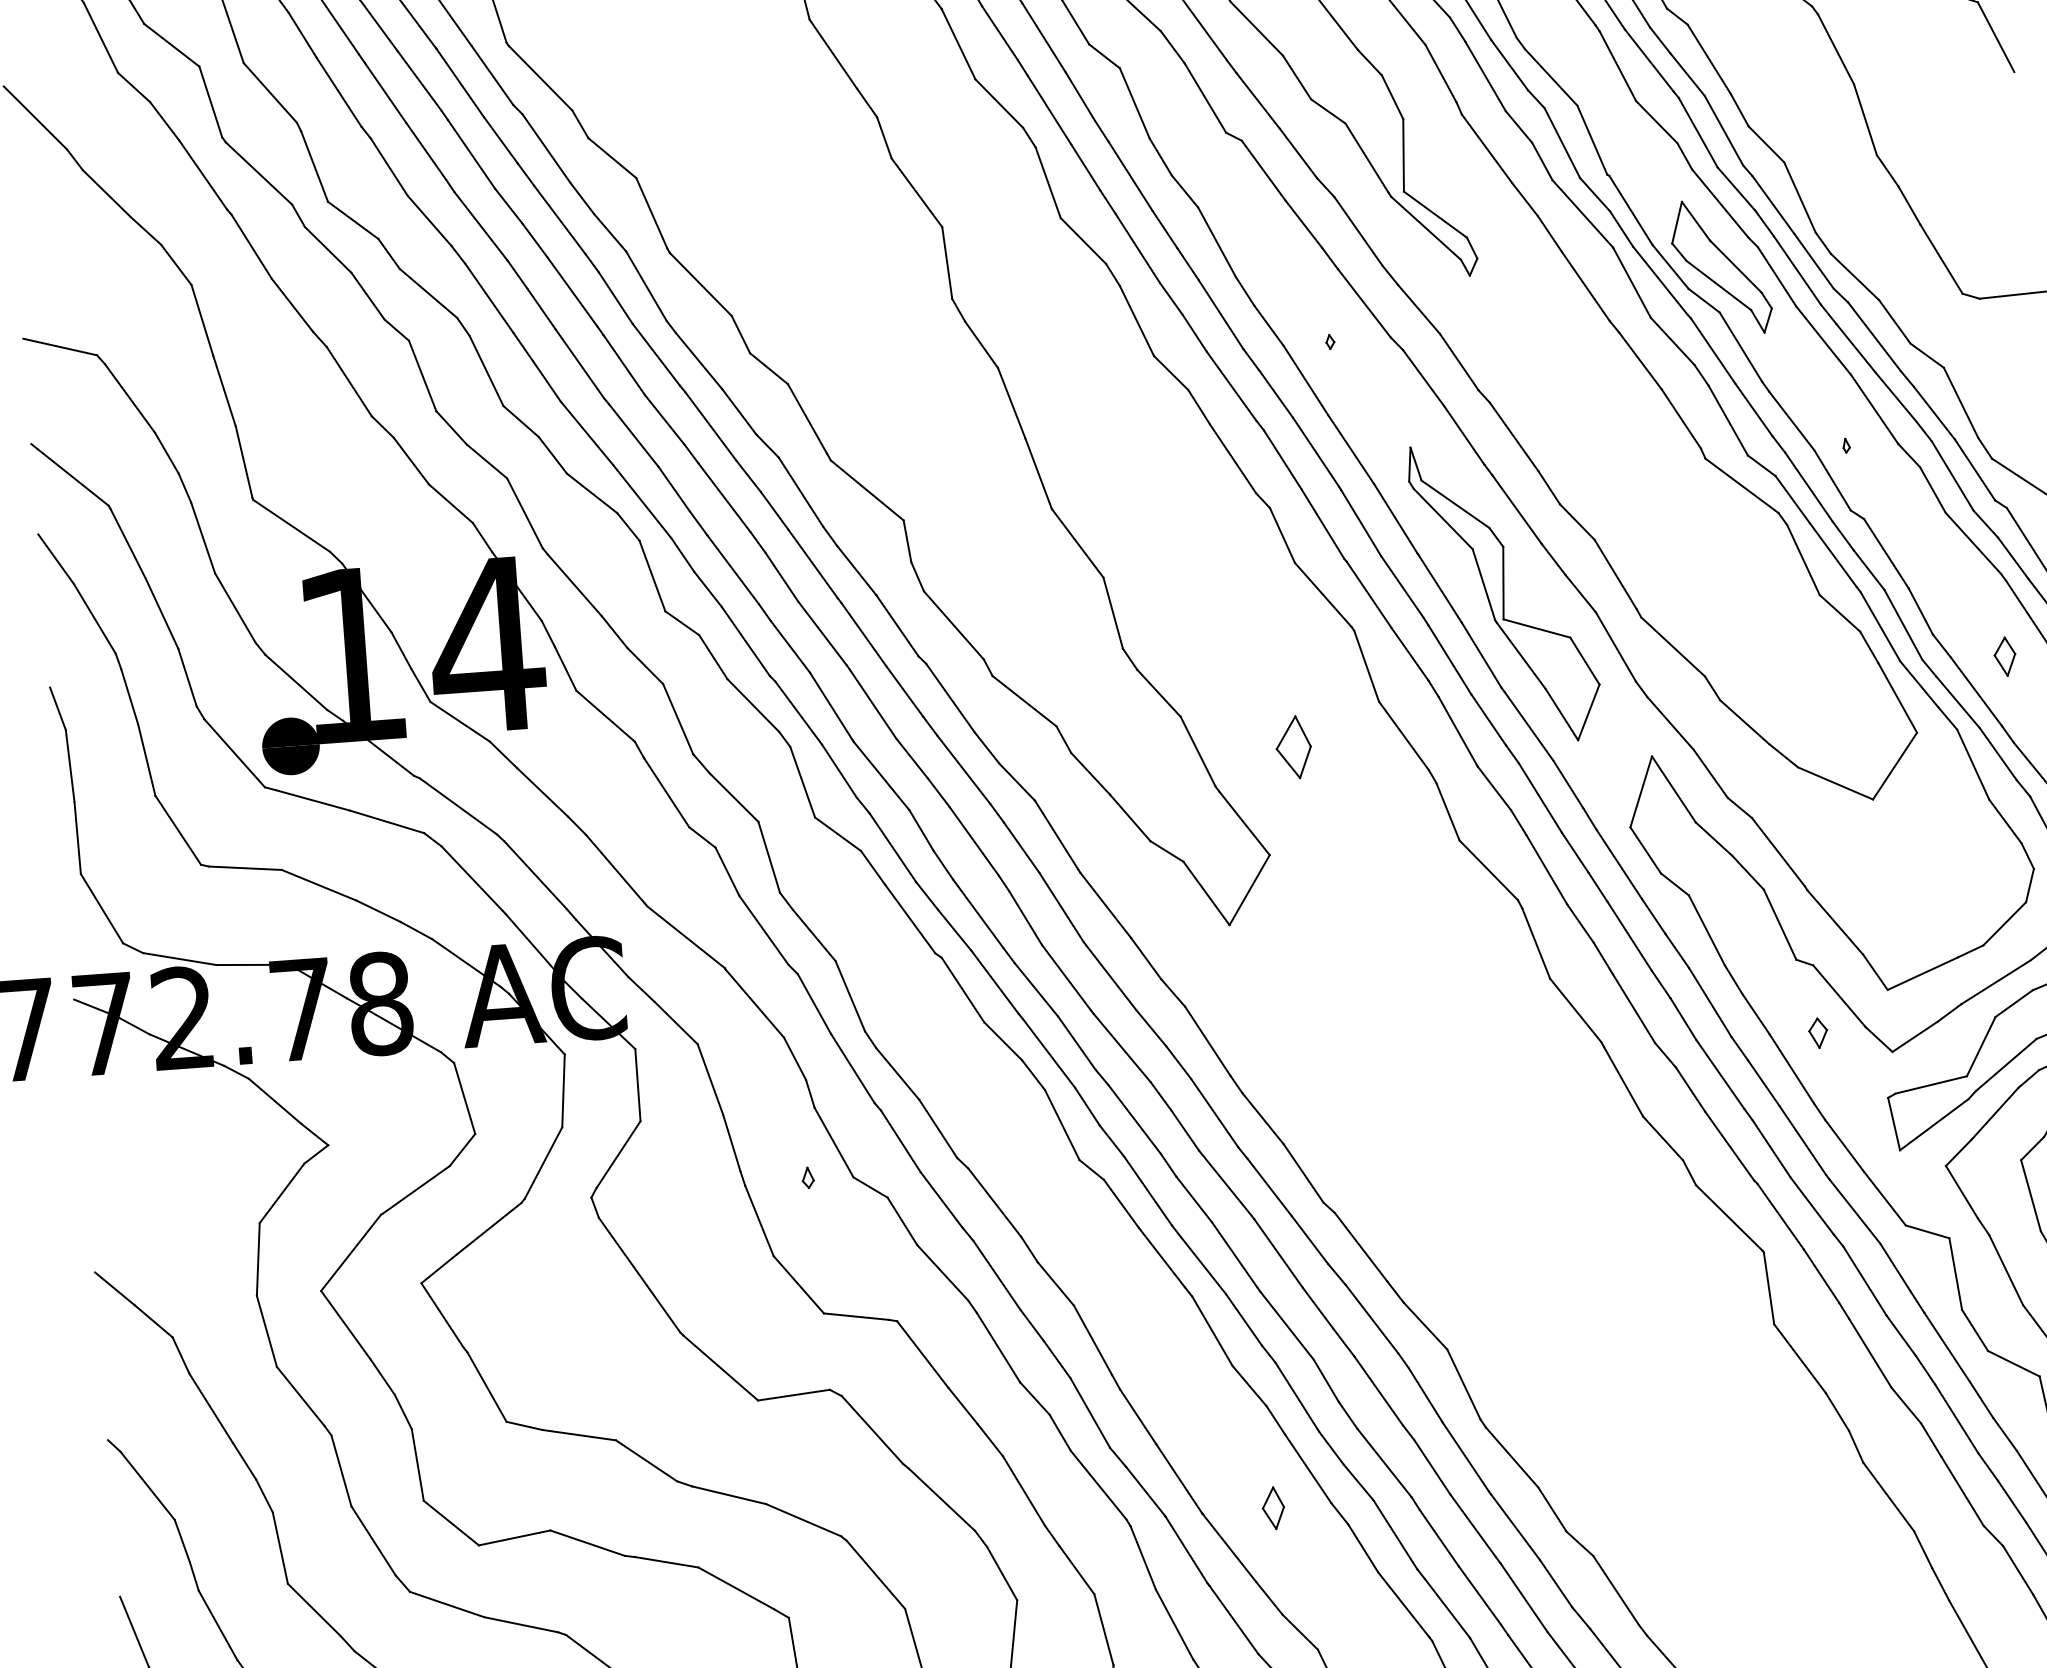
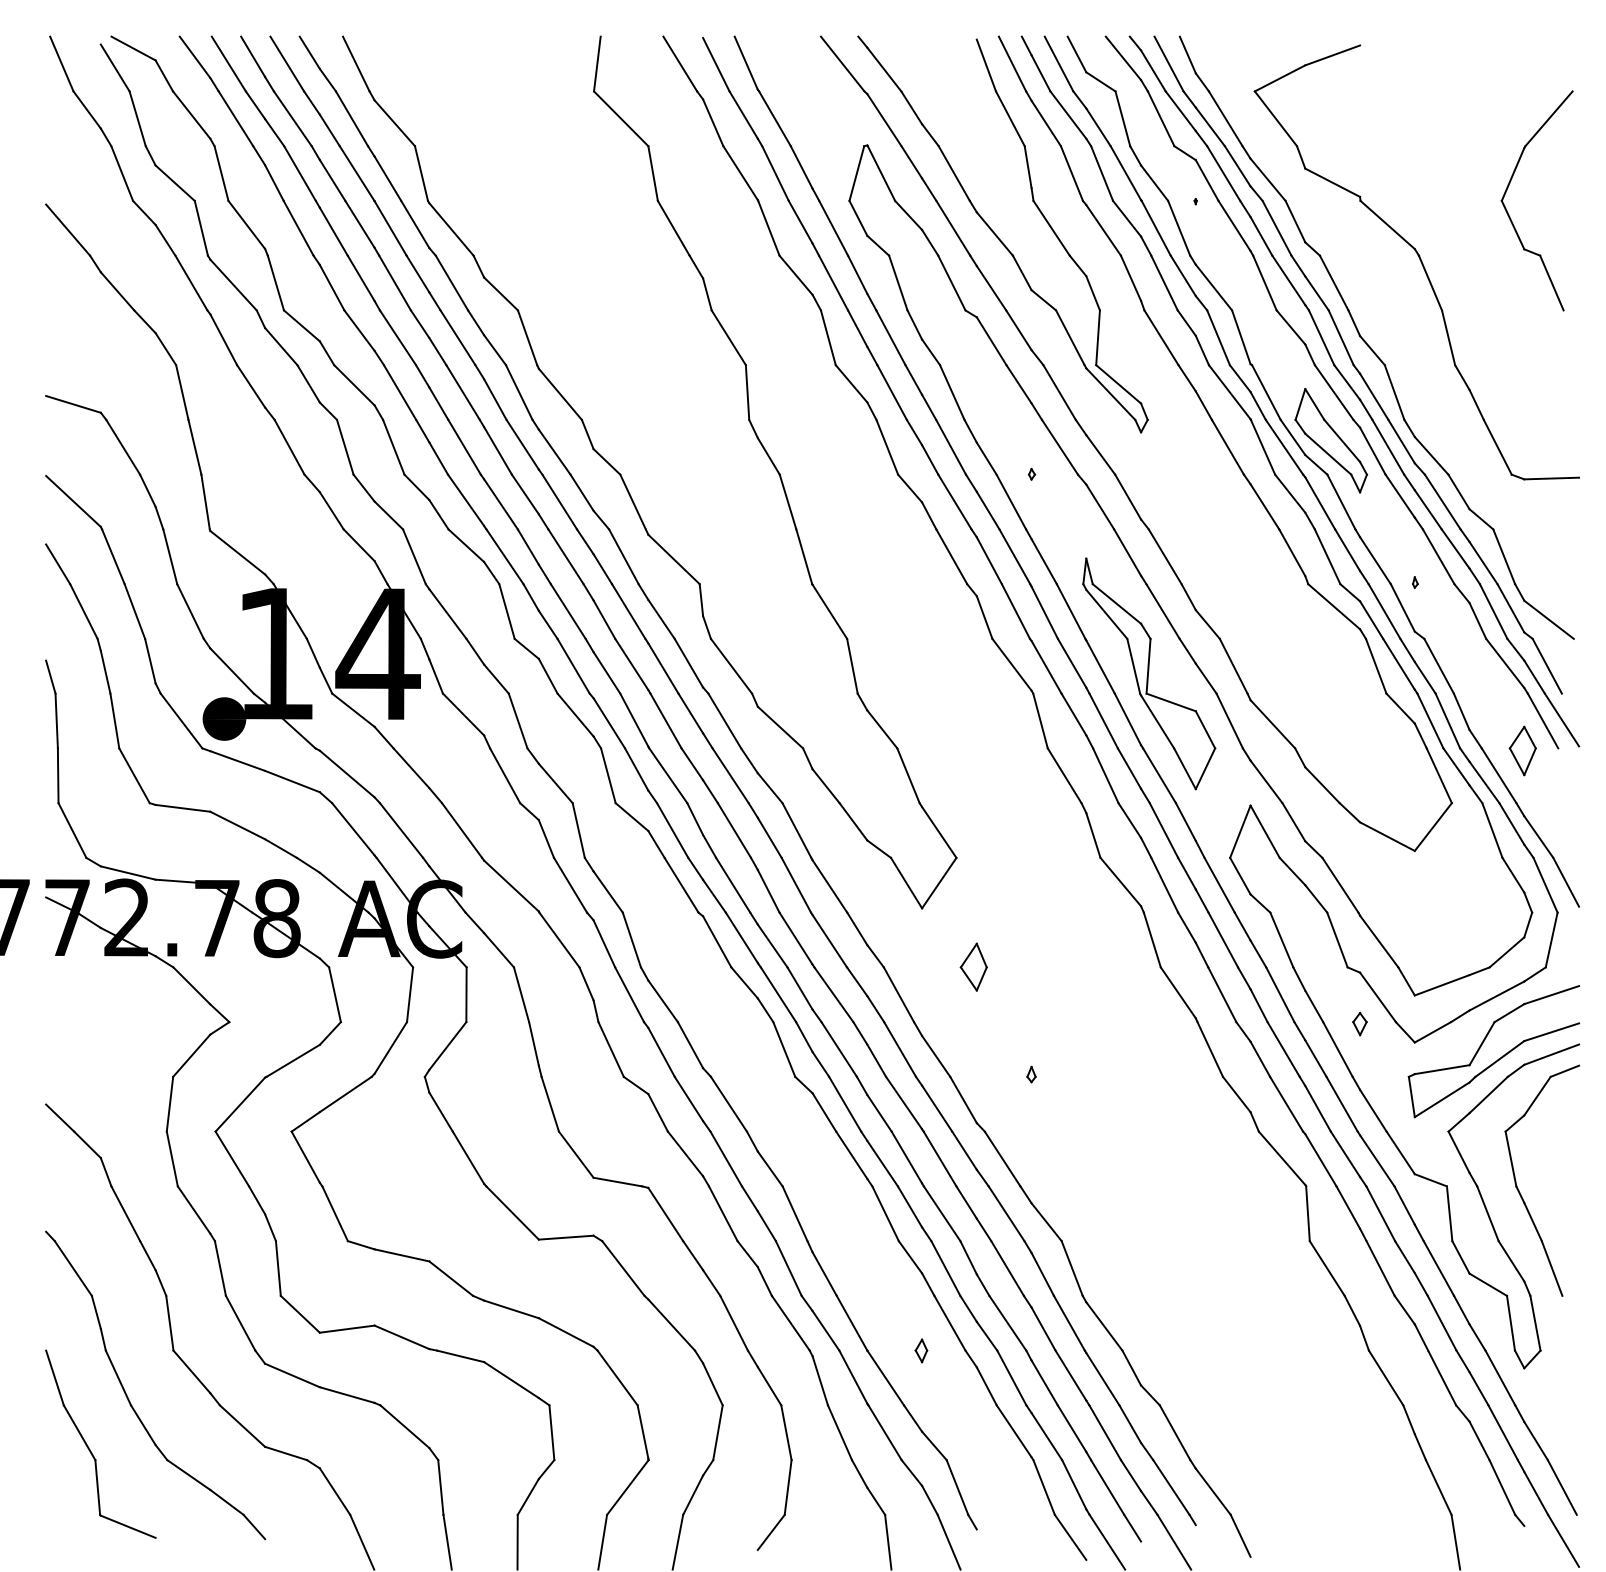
part: (2004, 656) -> (1522, 750), size x1.67
part: (1293, 746) -> (973, 966), moved
part: (808, 1177) -> (1031, 1074), moved
part: (1273, 1507) -> (921, 1350), size x0.71

